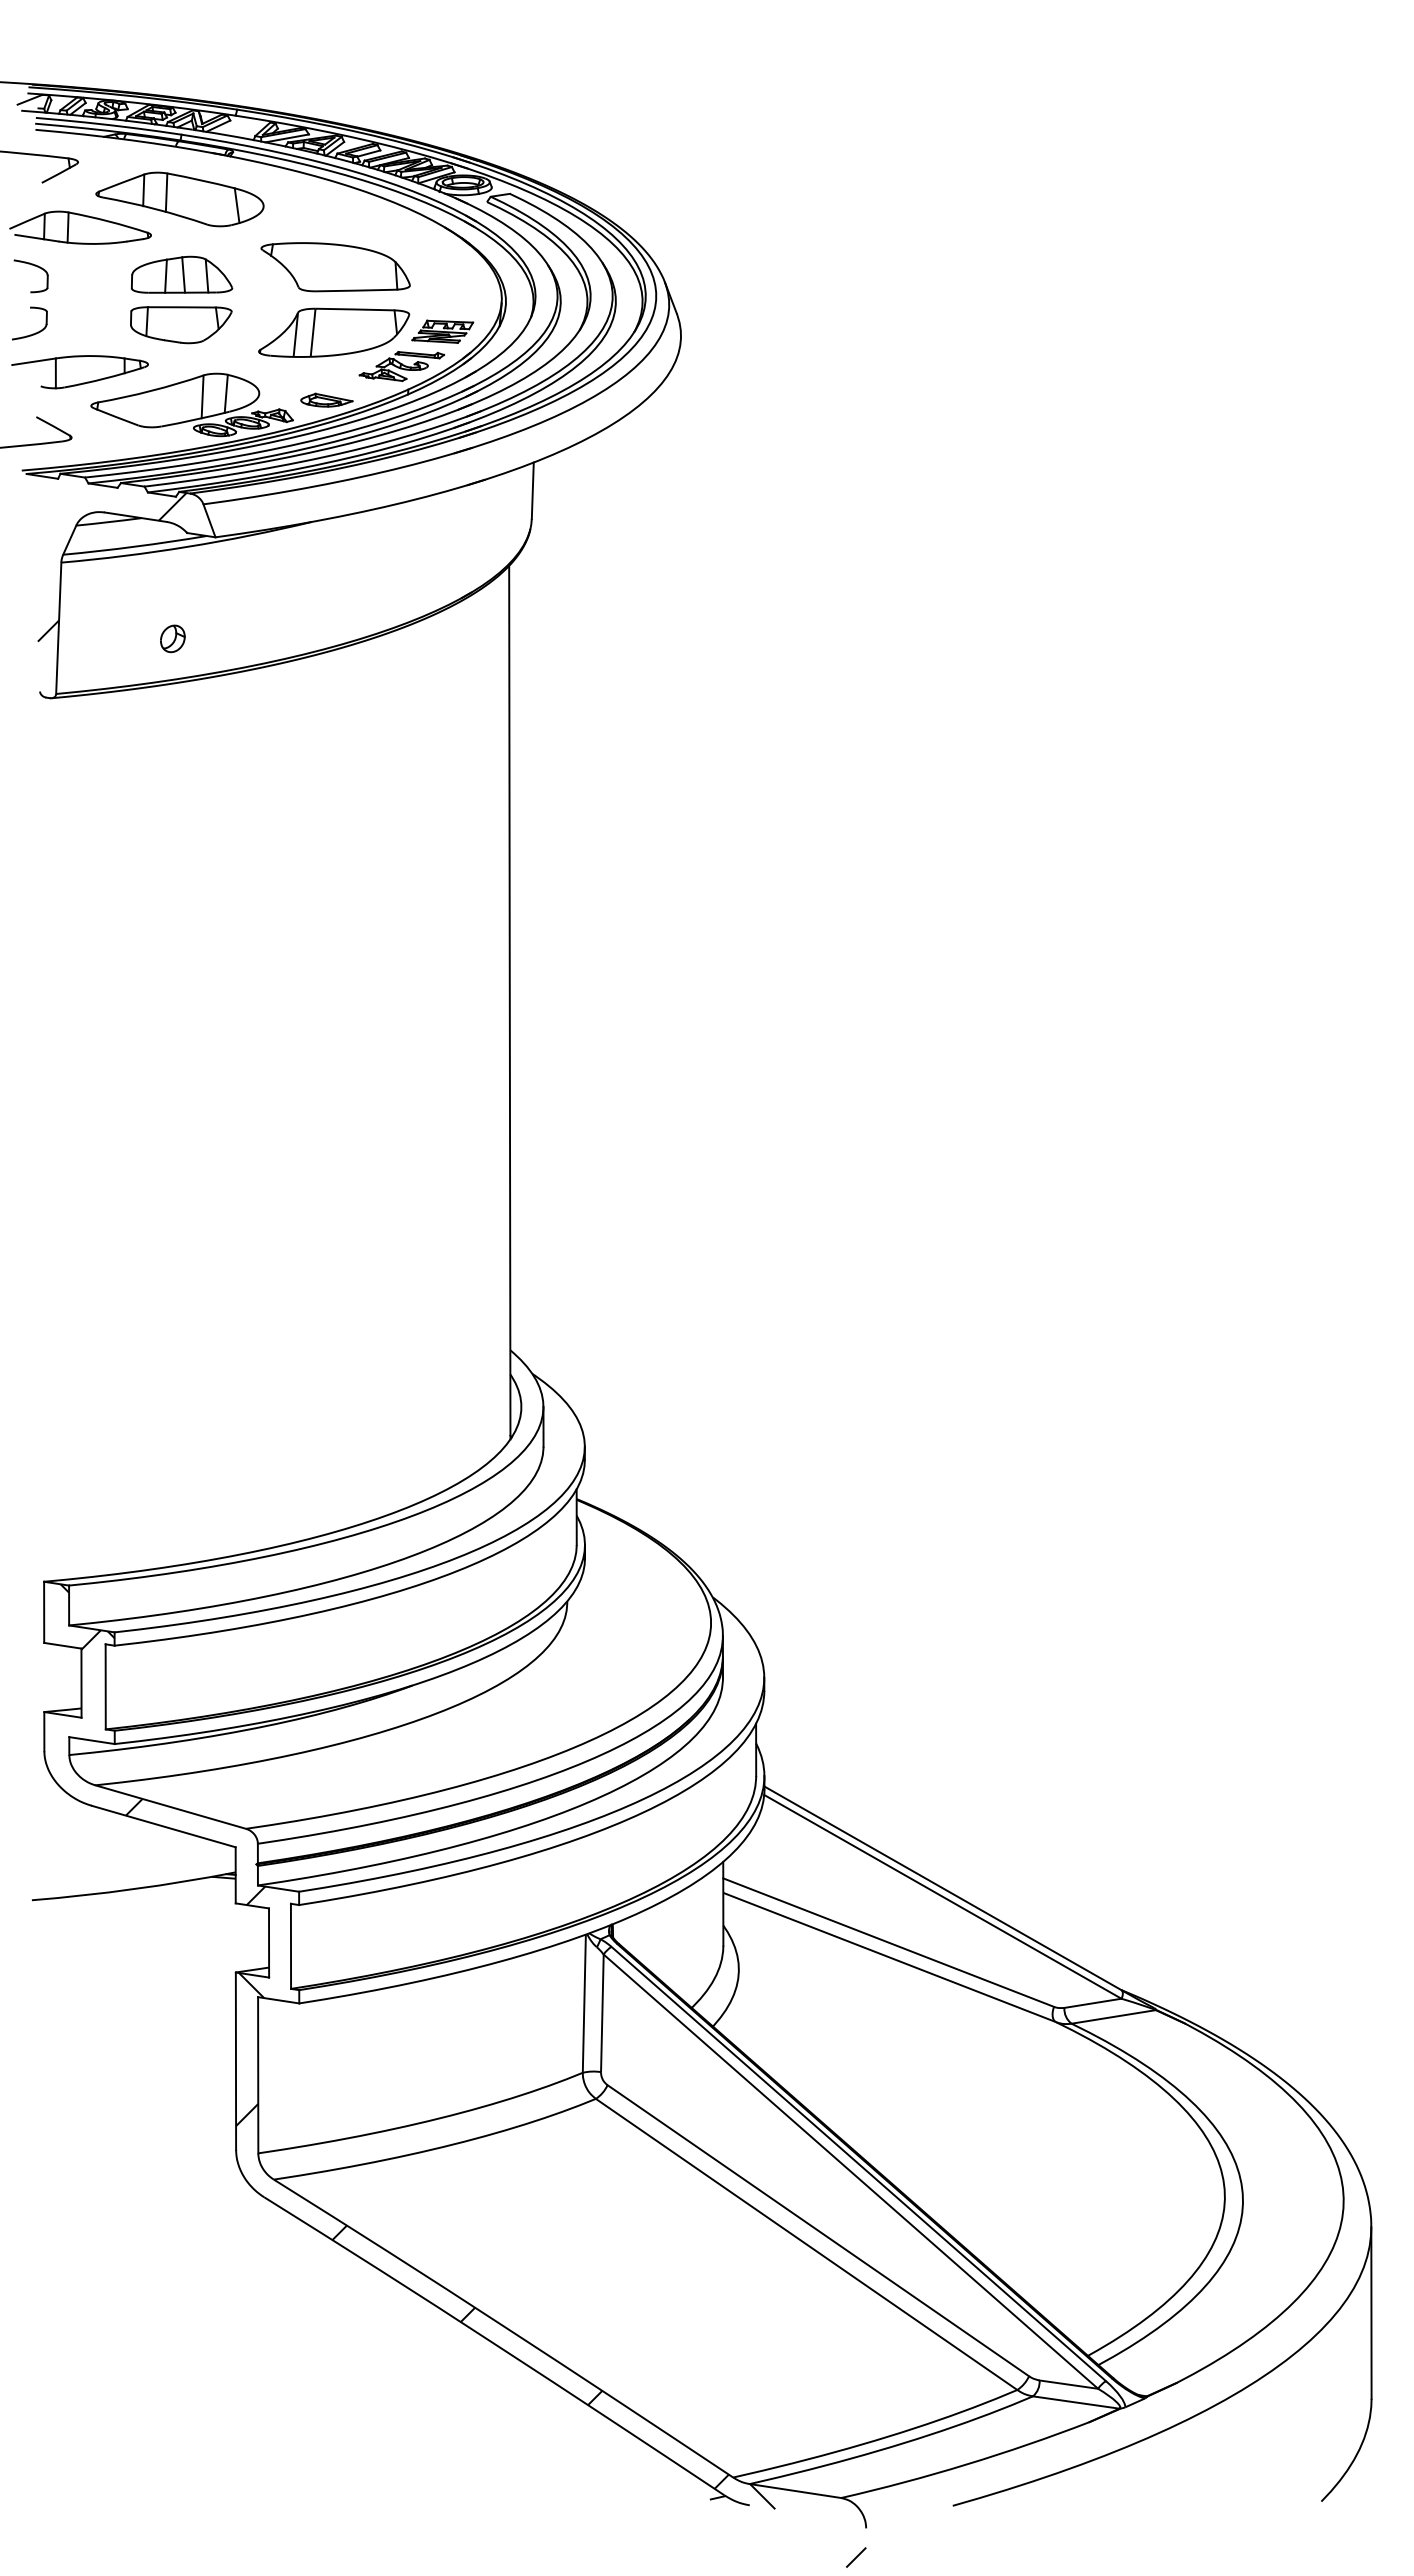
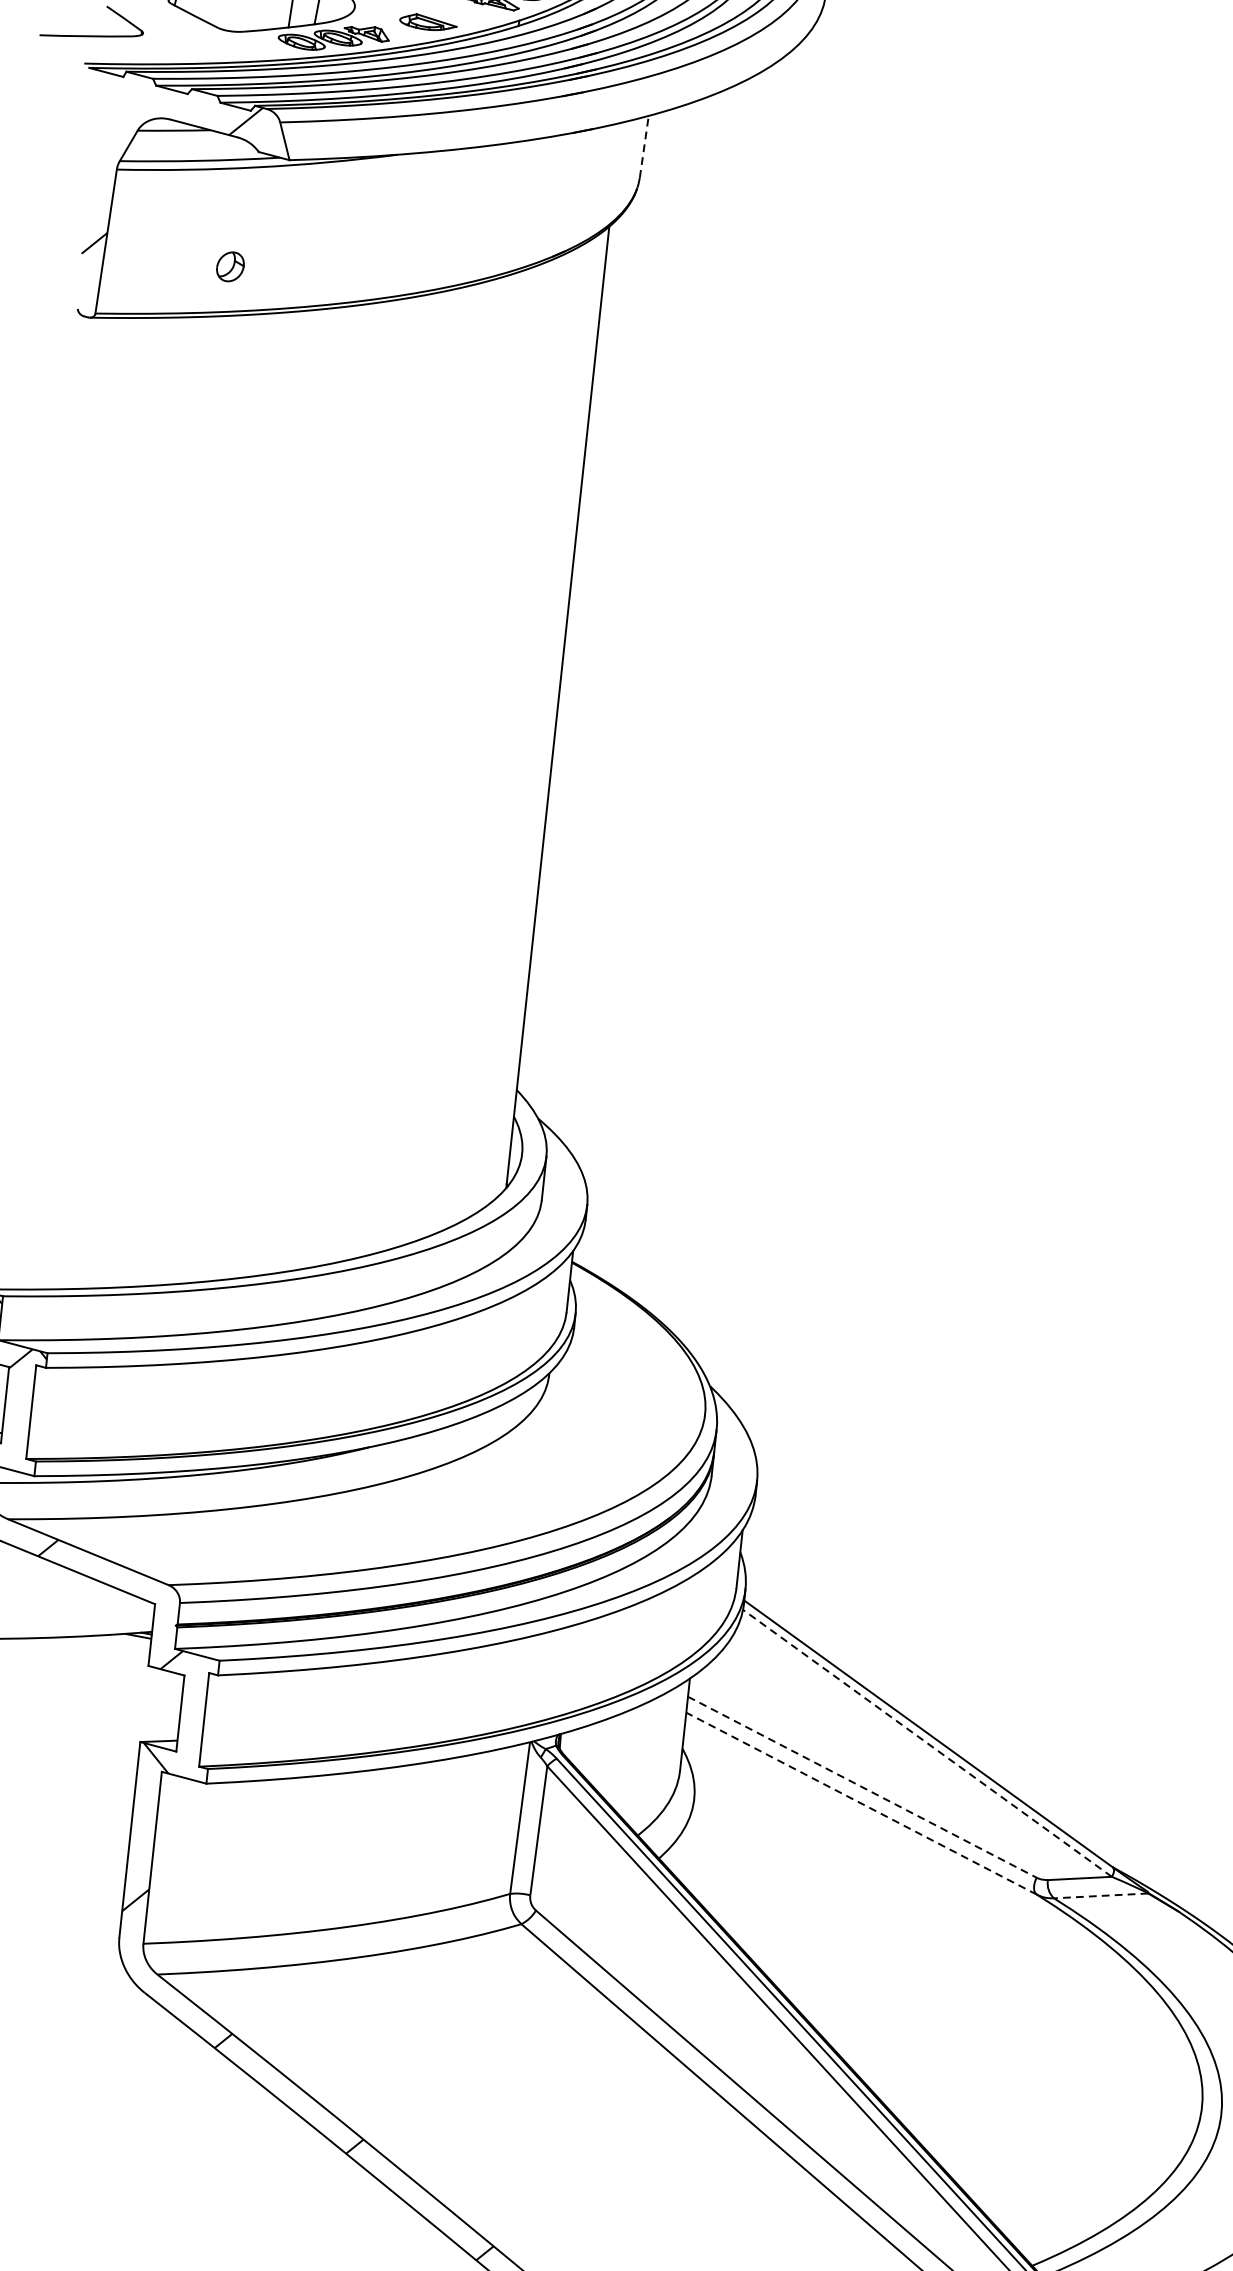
line: (532, 490) -> (643, 146), solid -> dashed
line: (942, 1896) -> (927, 1742), solid -> dashed
line: (889, 1942) -> (863, 1787), solid -> dashed
line: (890, 1957) -> (862, 1803), solid -> dashed
line: (1113, 2016) -> (1100, 1895), solid -> dashed

